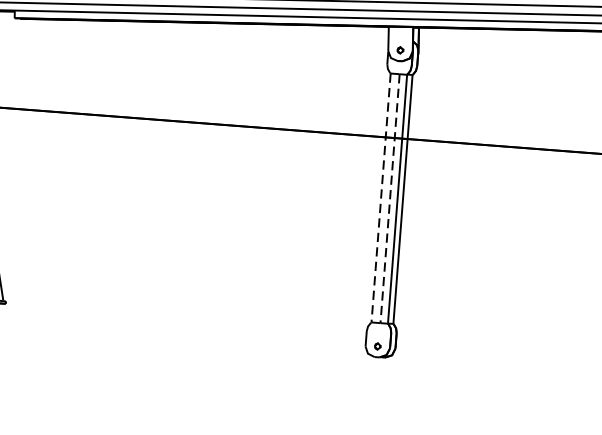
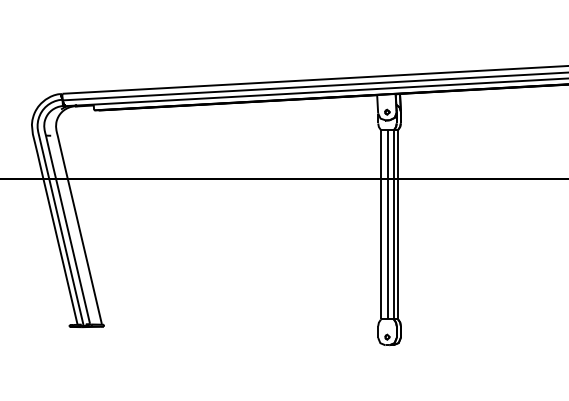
line: (381, 197) -> (381, 224), dashed -> solid
line: (390, 198) -> (388, 224), dashed -> solid

